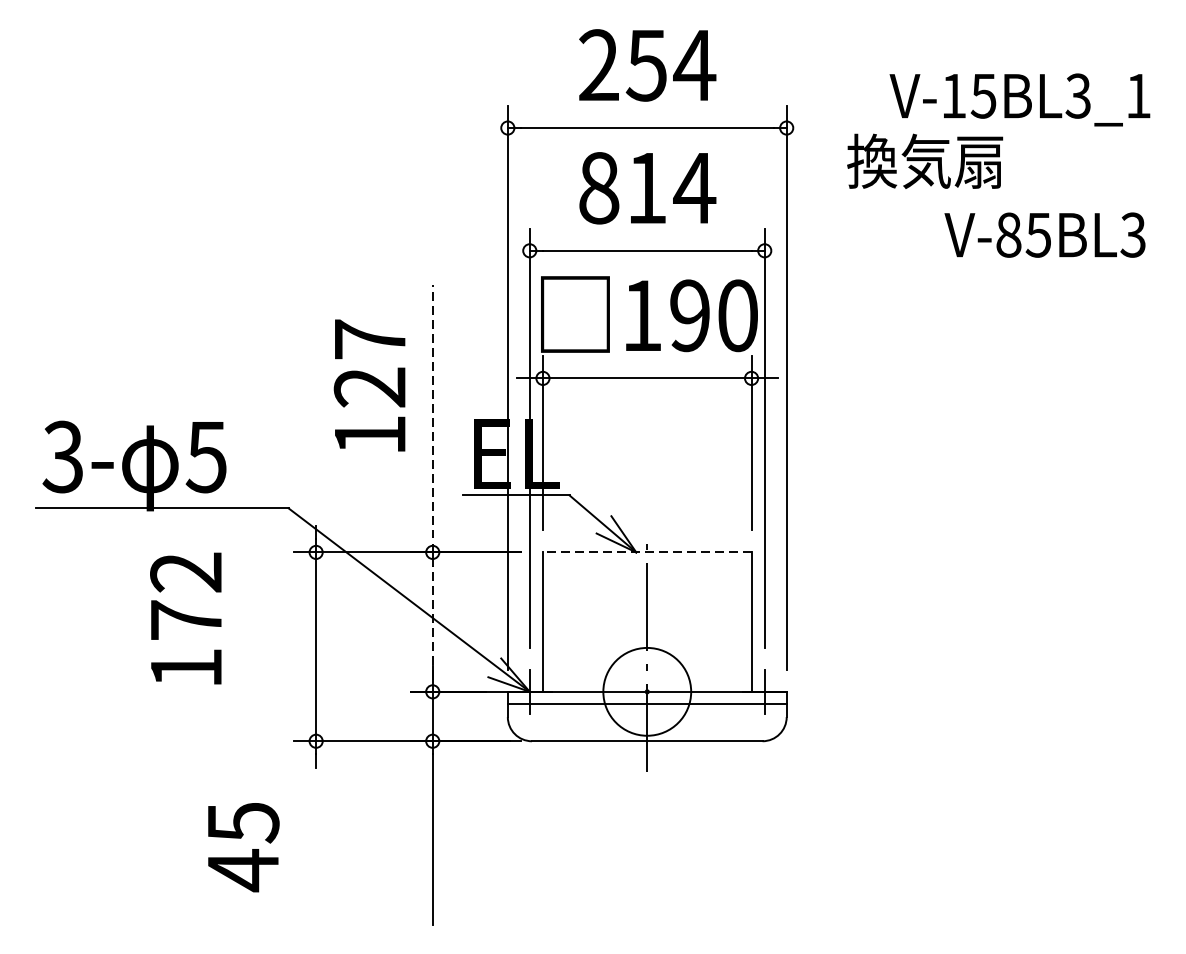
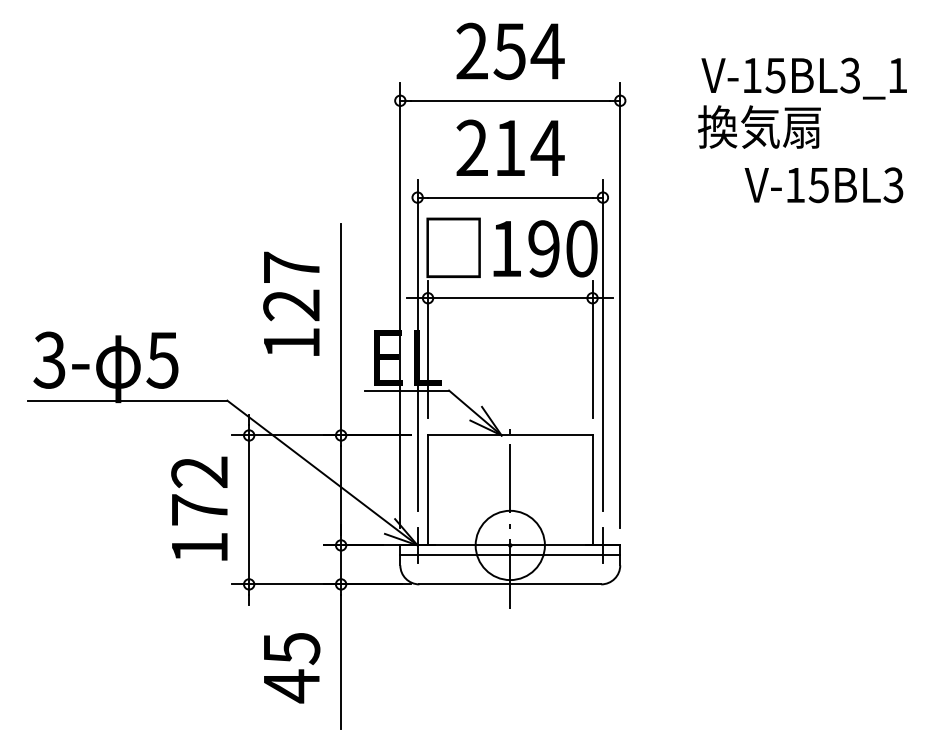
text: (925, 160) -> (759, 126), moved
text: (599, 187) -> (472, 147), 814 -> 214
text: (1008, 235) -> (795, 185), V-85BL3 -> V-15BL3
line: (433, 418) -> (341, 329), dashed -> solid
line: (646, 552) -> (509, 435), dashed -> solid
text: (185, 618) -> (199, 508), moved
line: (433, 622) -> (341, 490), dashed -> solid
text: (244, 847) -> (292, 668), moved

